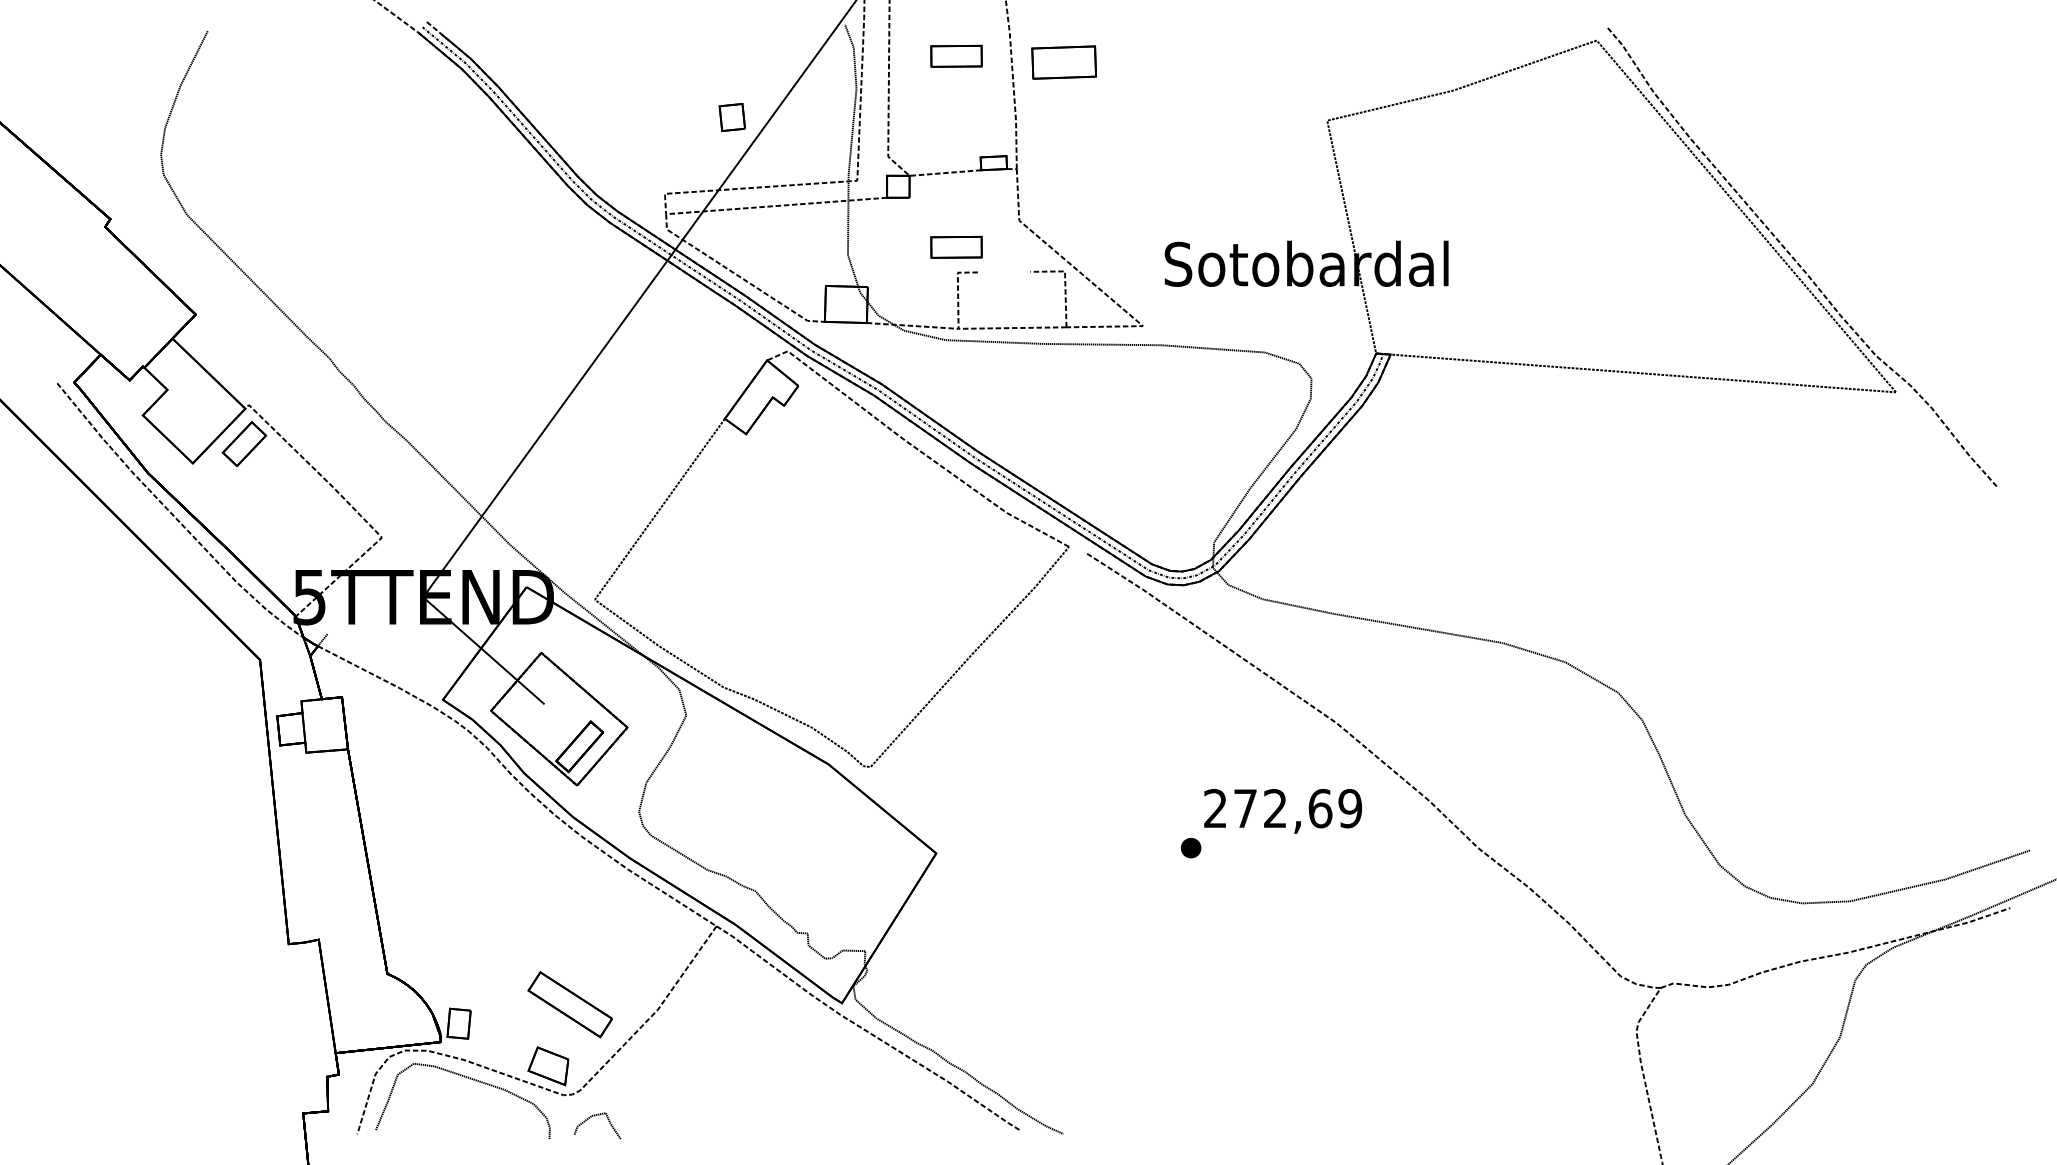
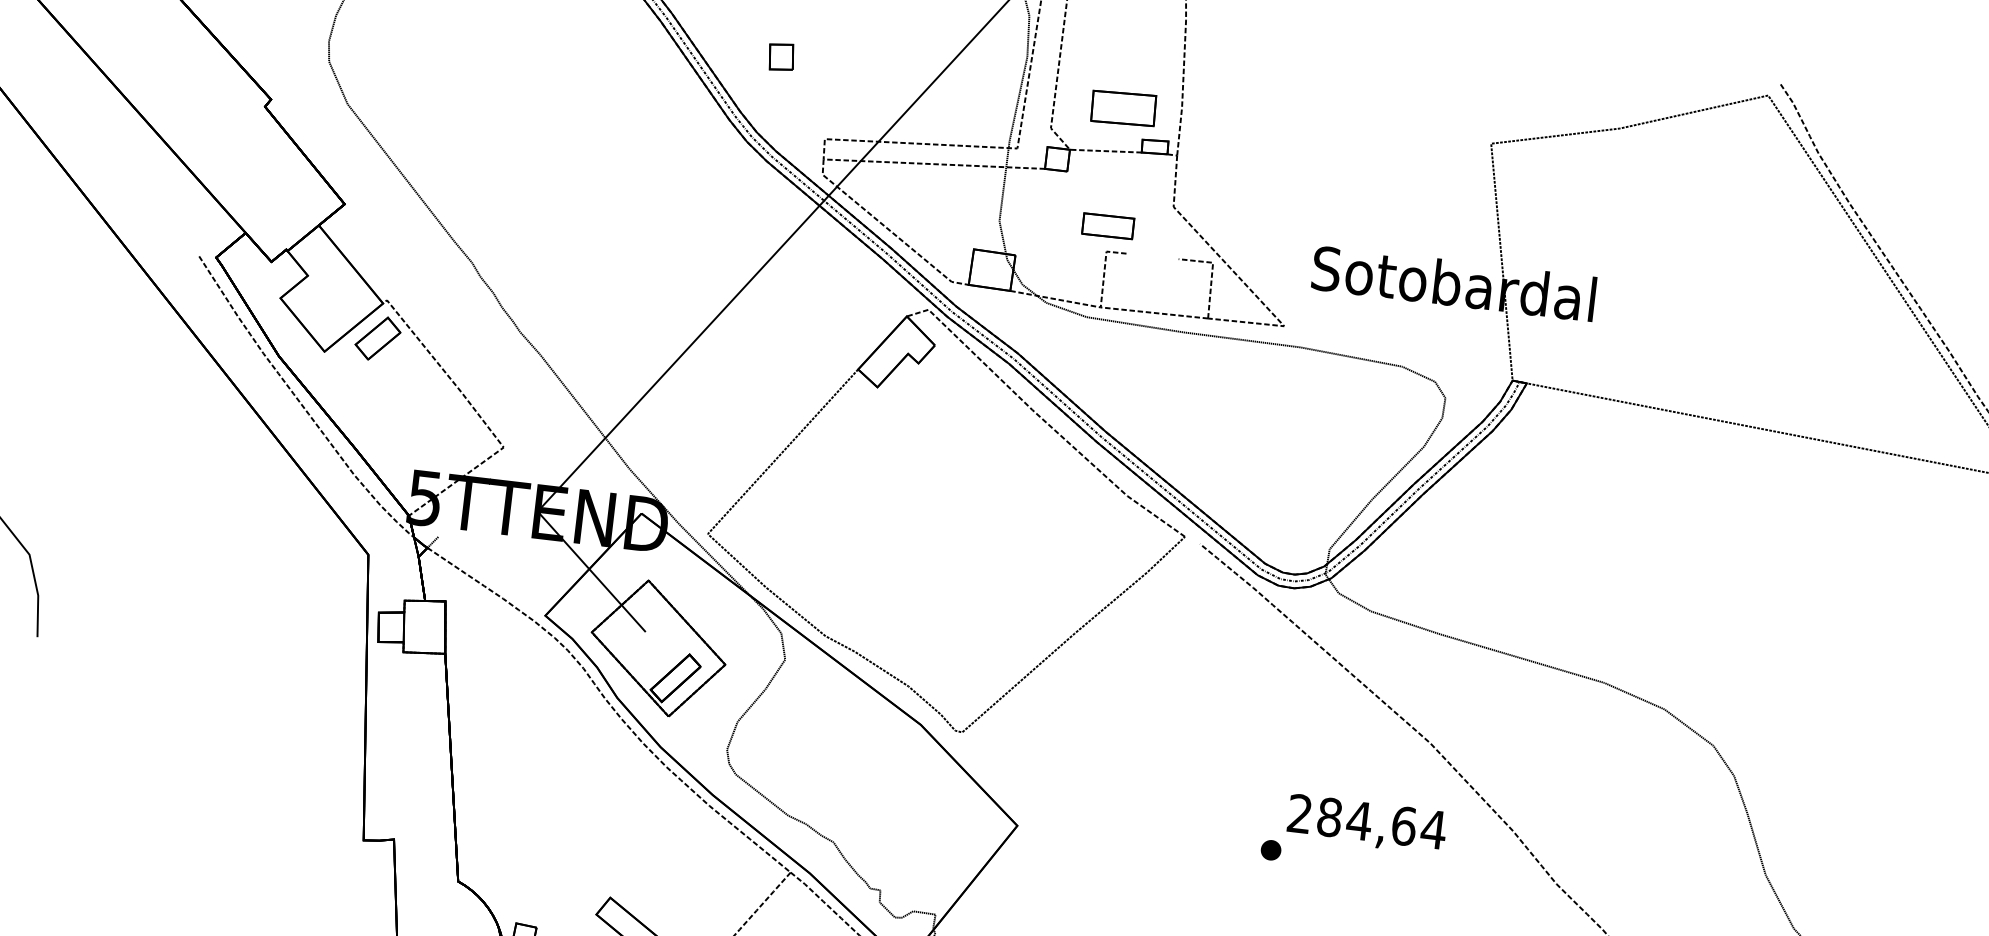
part: (956, 55) -> (1130, 35), removed
part: (1063, 62) -> (1123, 108), moved
part: (731, 117) -> (780, 57), moved
text: (1297, 808) -> (1381, 823), 272,69 -> 284,64

